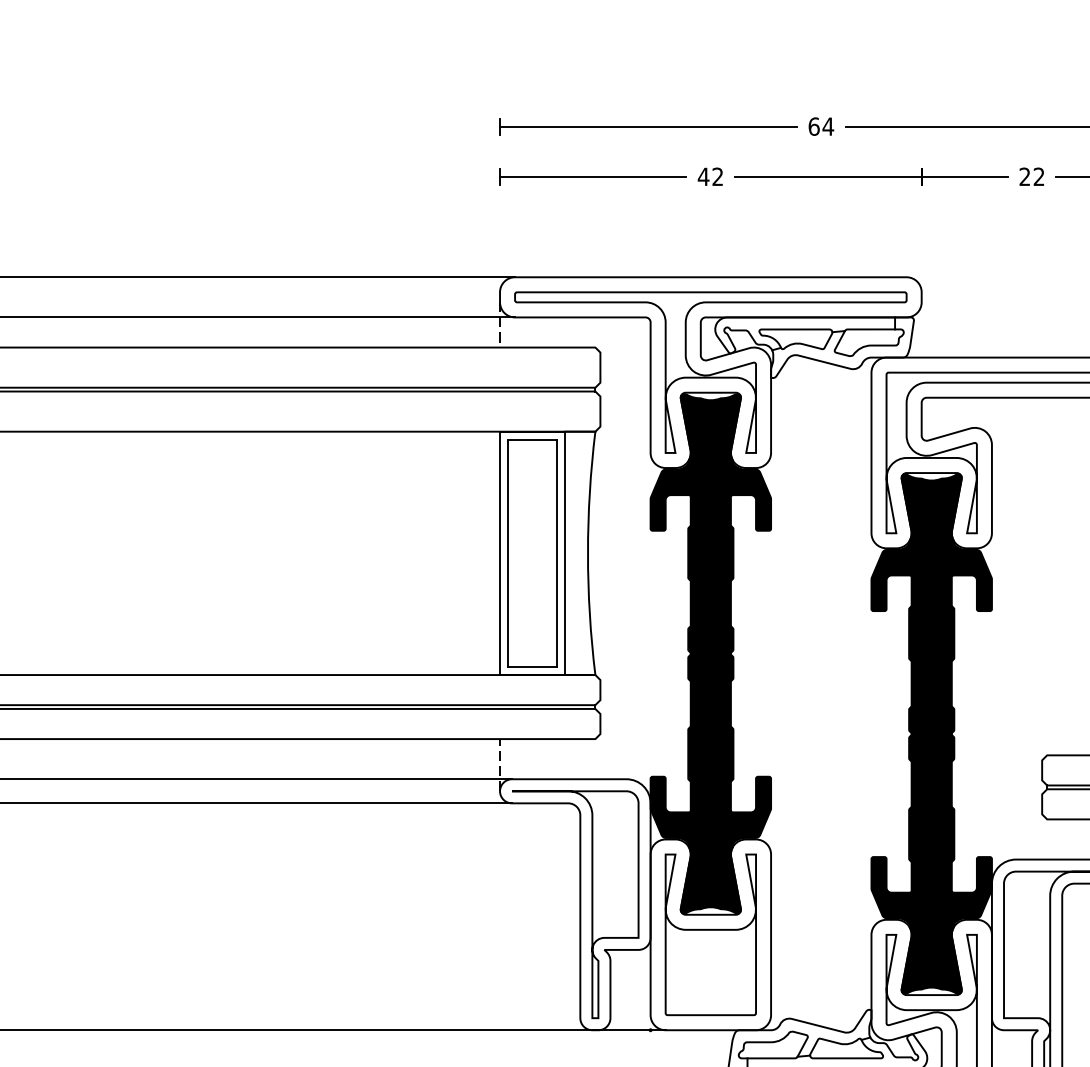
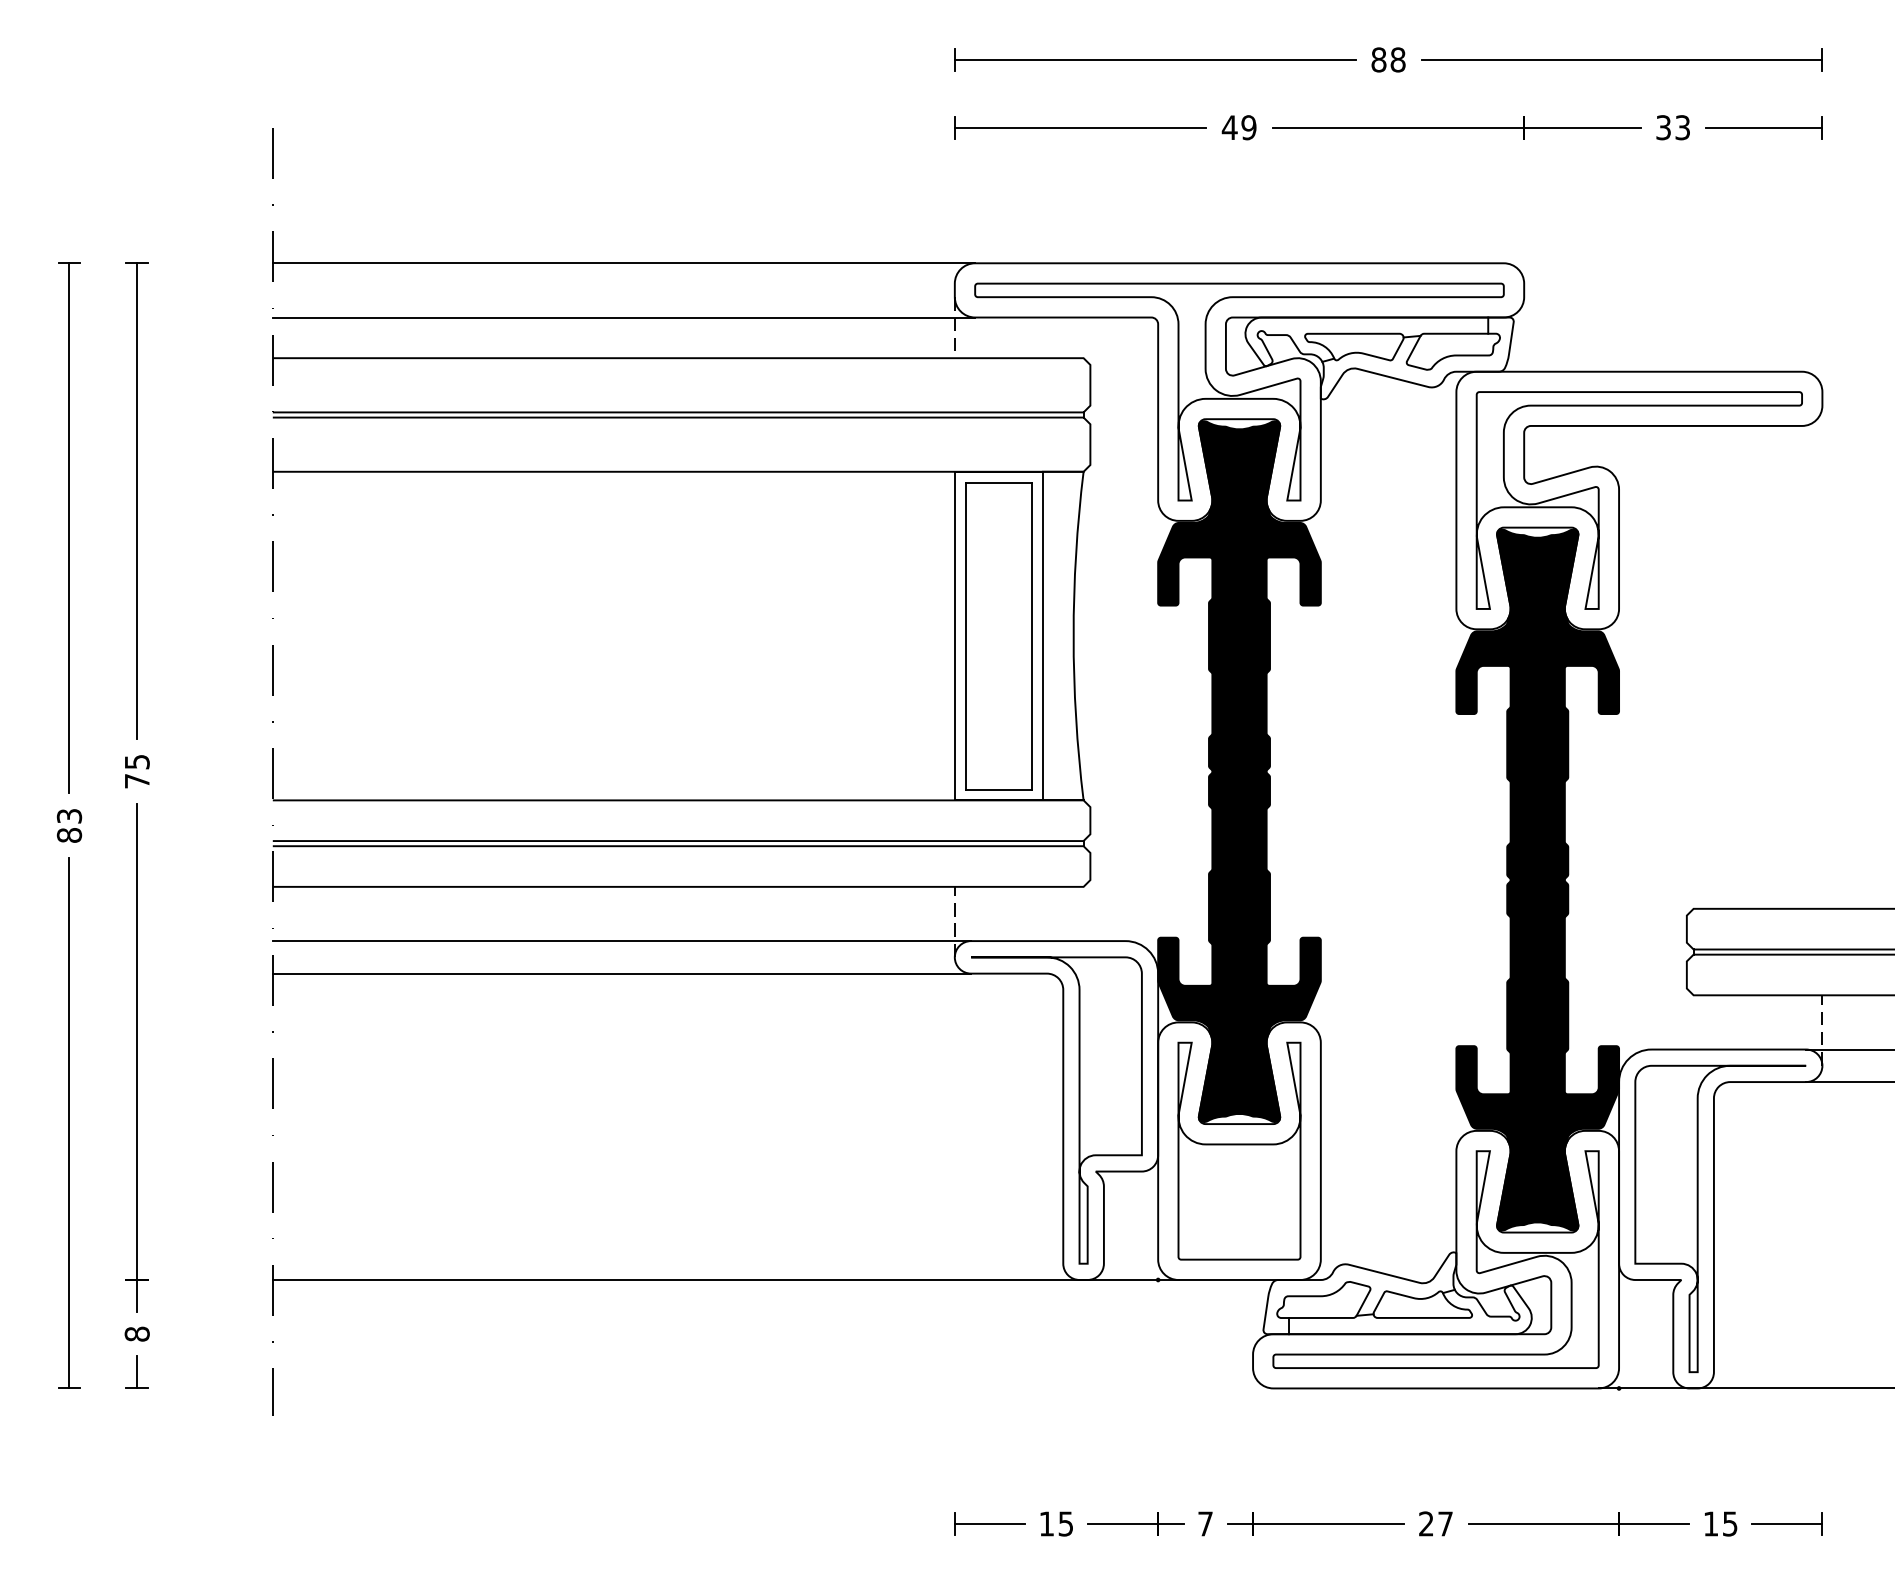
text: (821, 126) -> (1388, 59), 64 -> 88
text: (717, 176) -> (1248, 127), 42 -> 49
text: (1031, 176) -> (1672, 127), 22 -> 33

